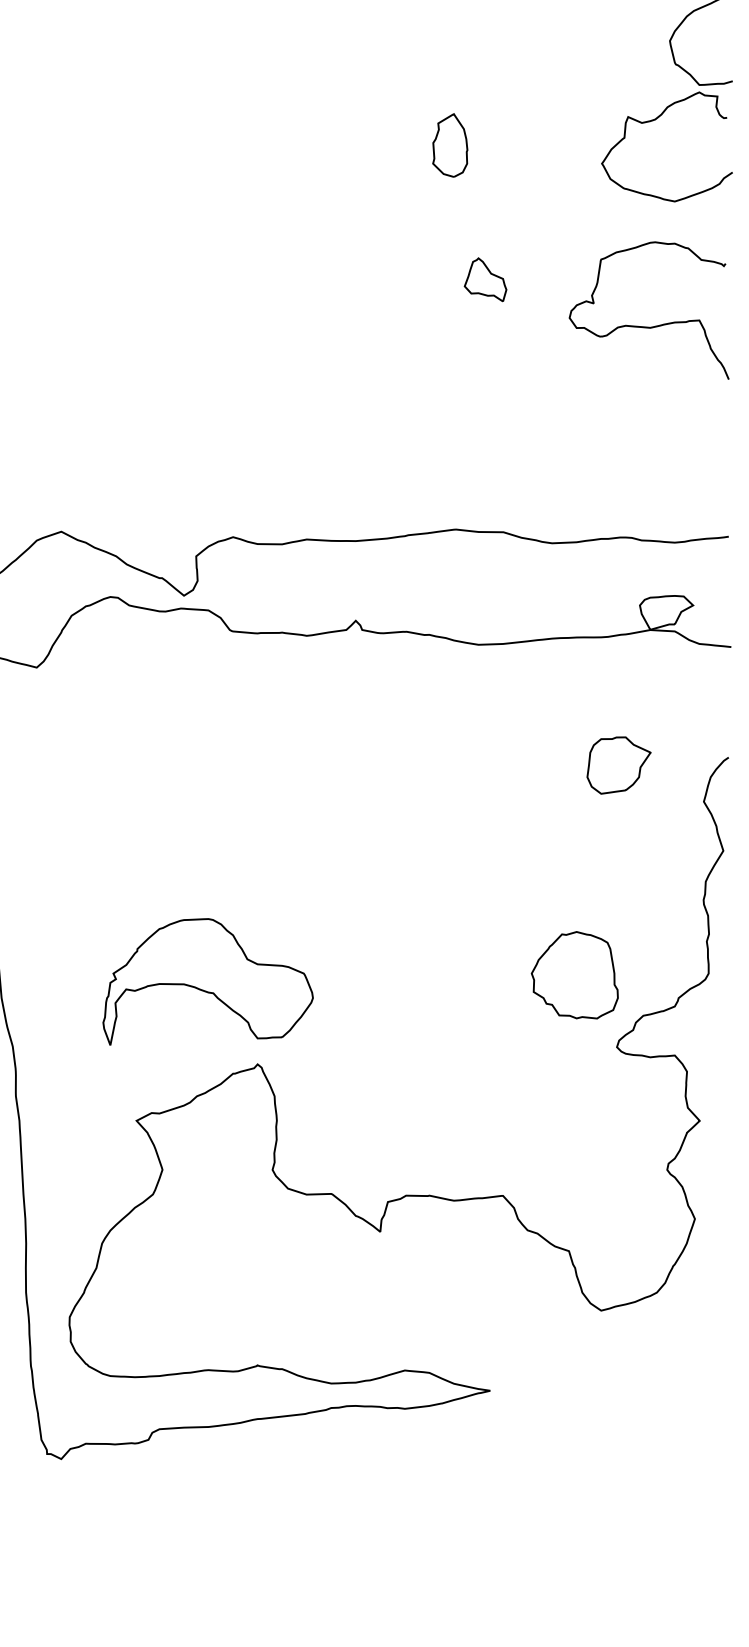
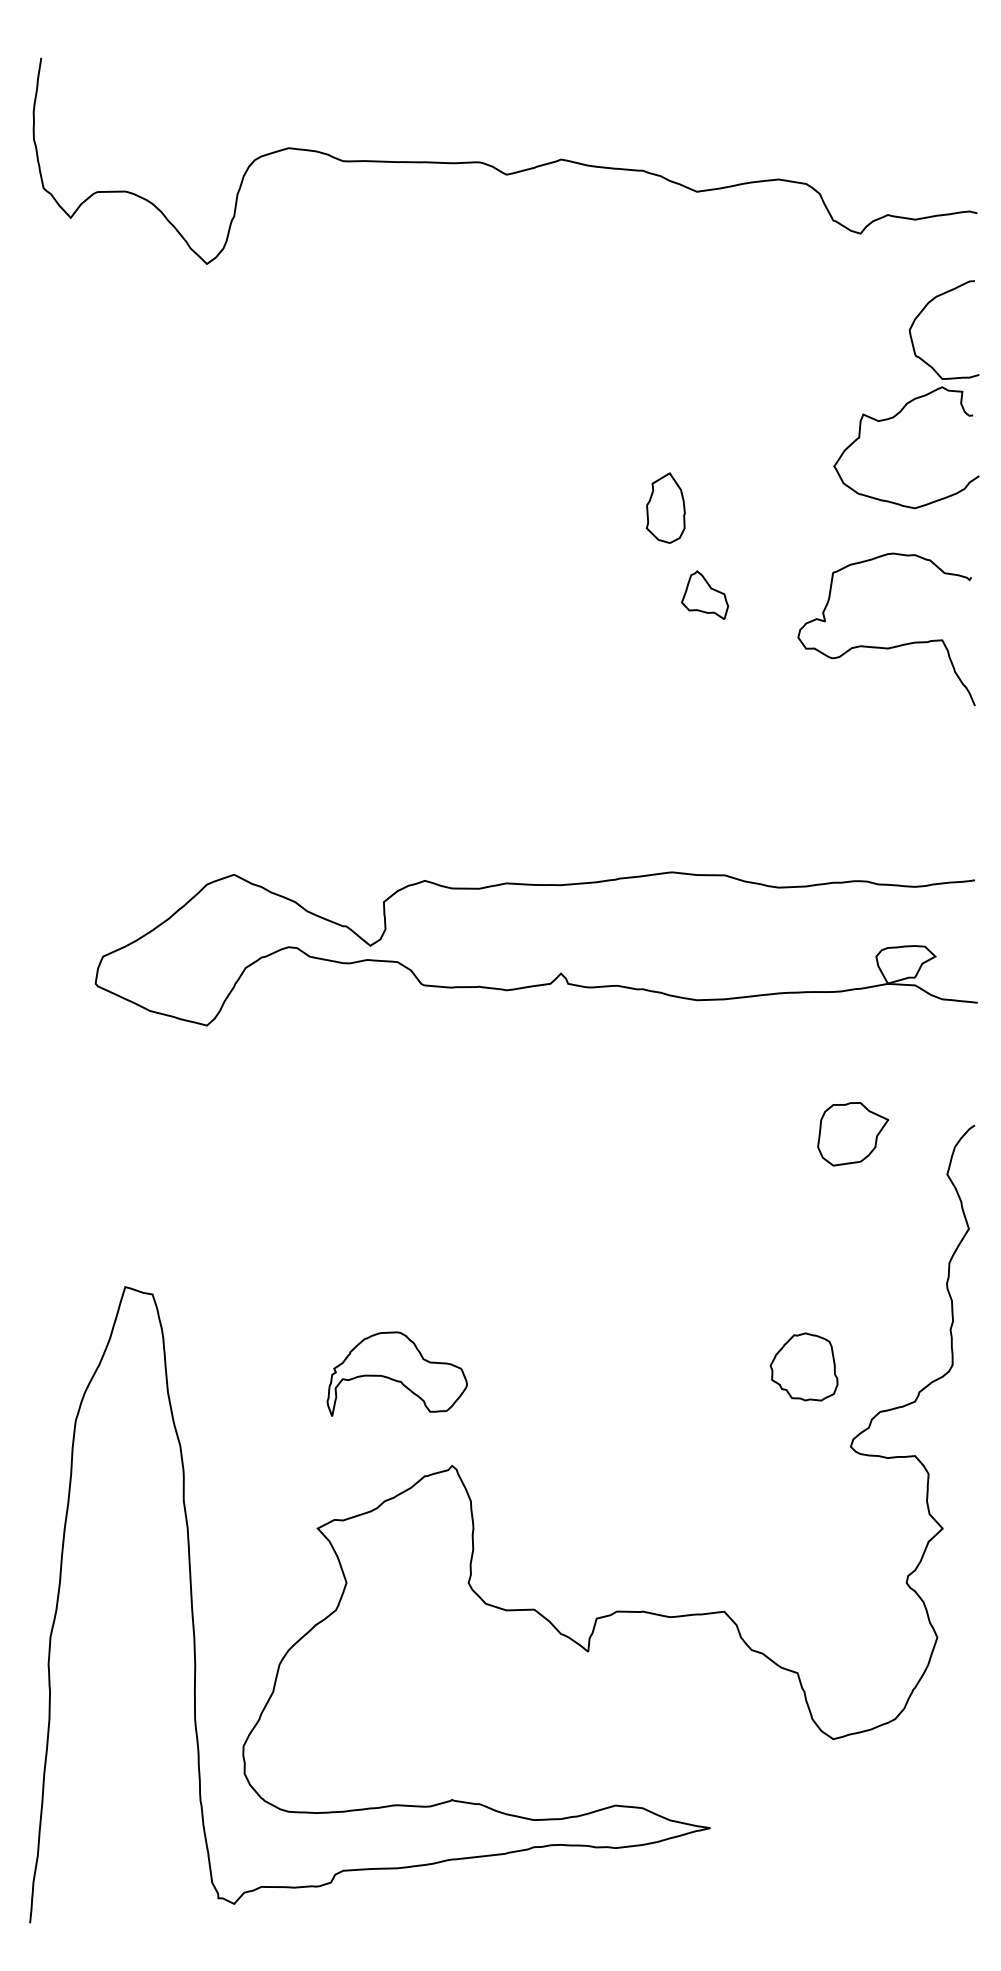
part: (449, 144) -> (665, 507), moved
part: (574, 974) -> (803, 1366), size x0.7
part: (208, 981) -> (397, 1373), size x0.6

